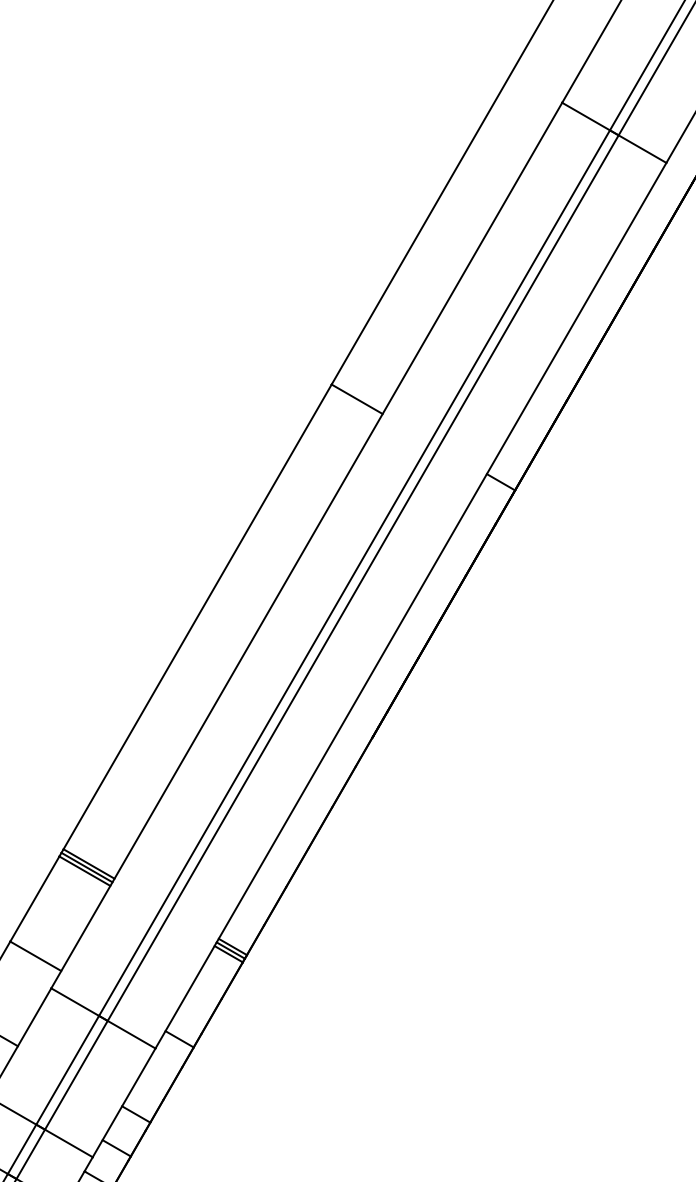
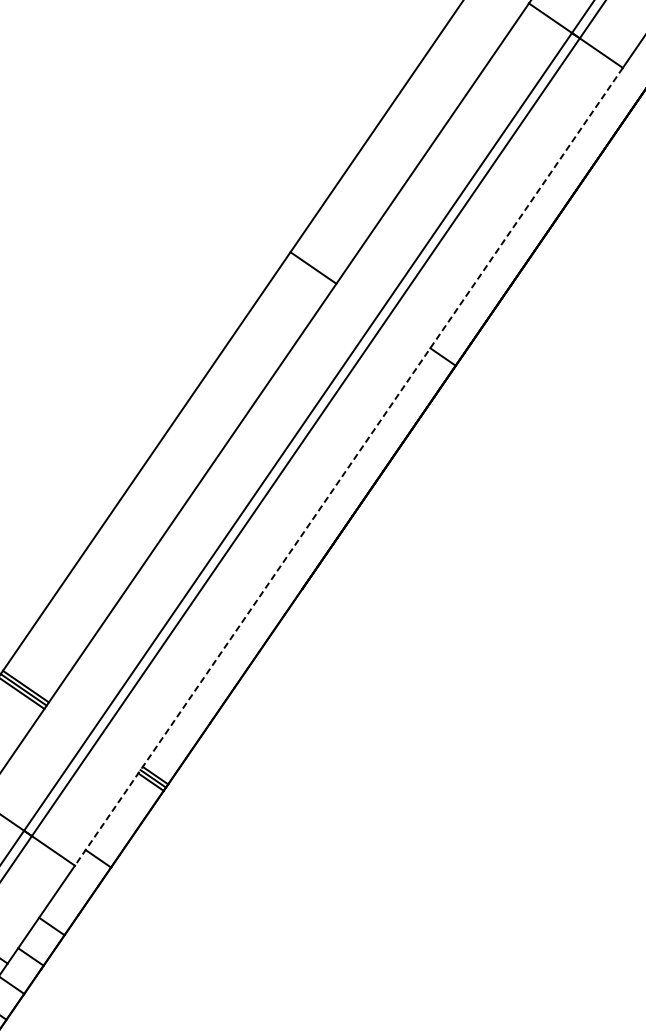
line: (410, 606) -> (348, 467), solid -> dashed

